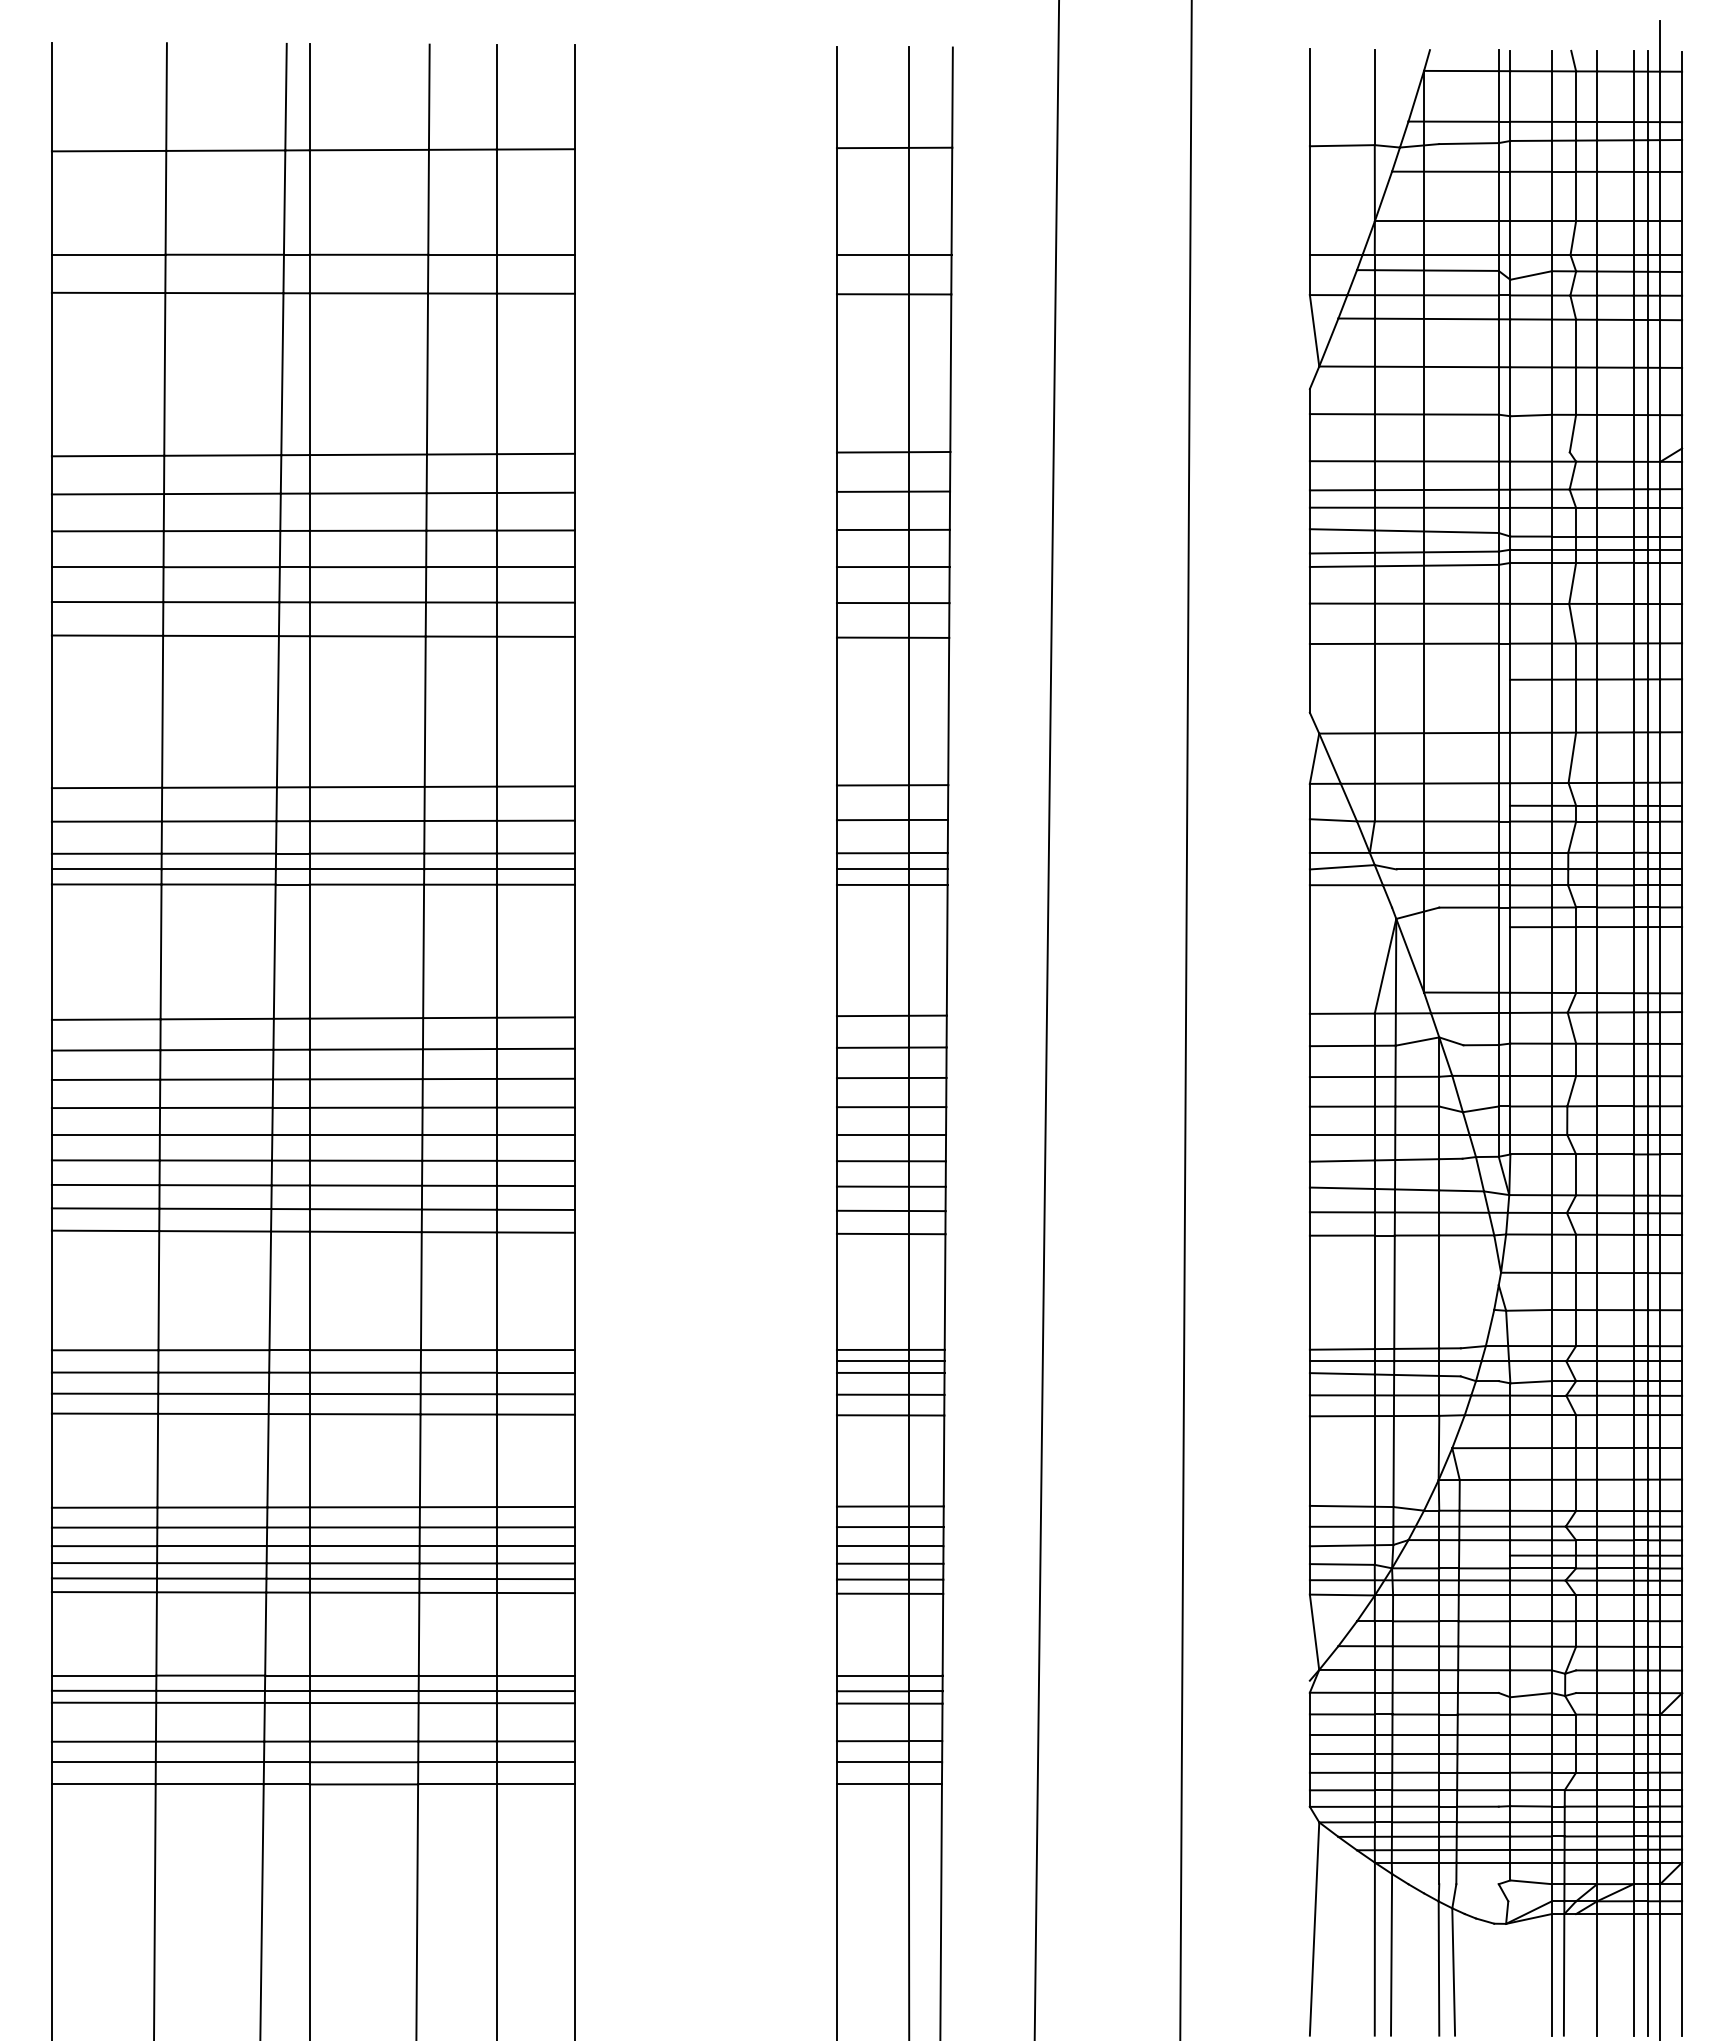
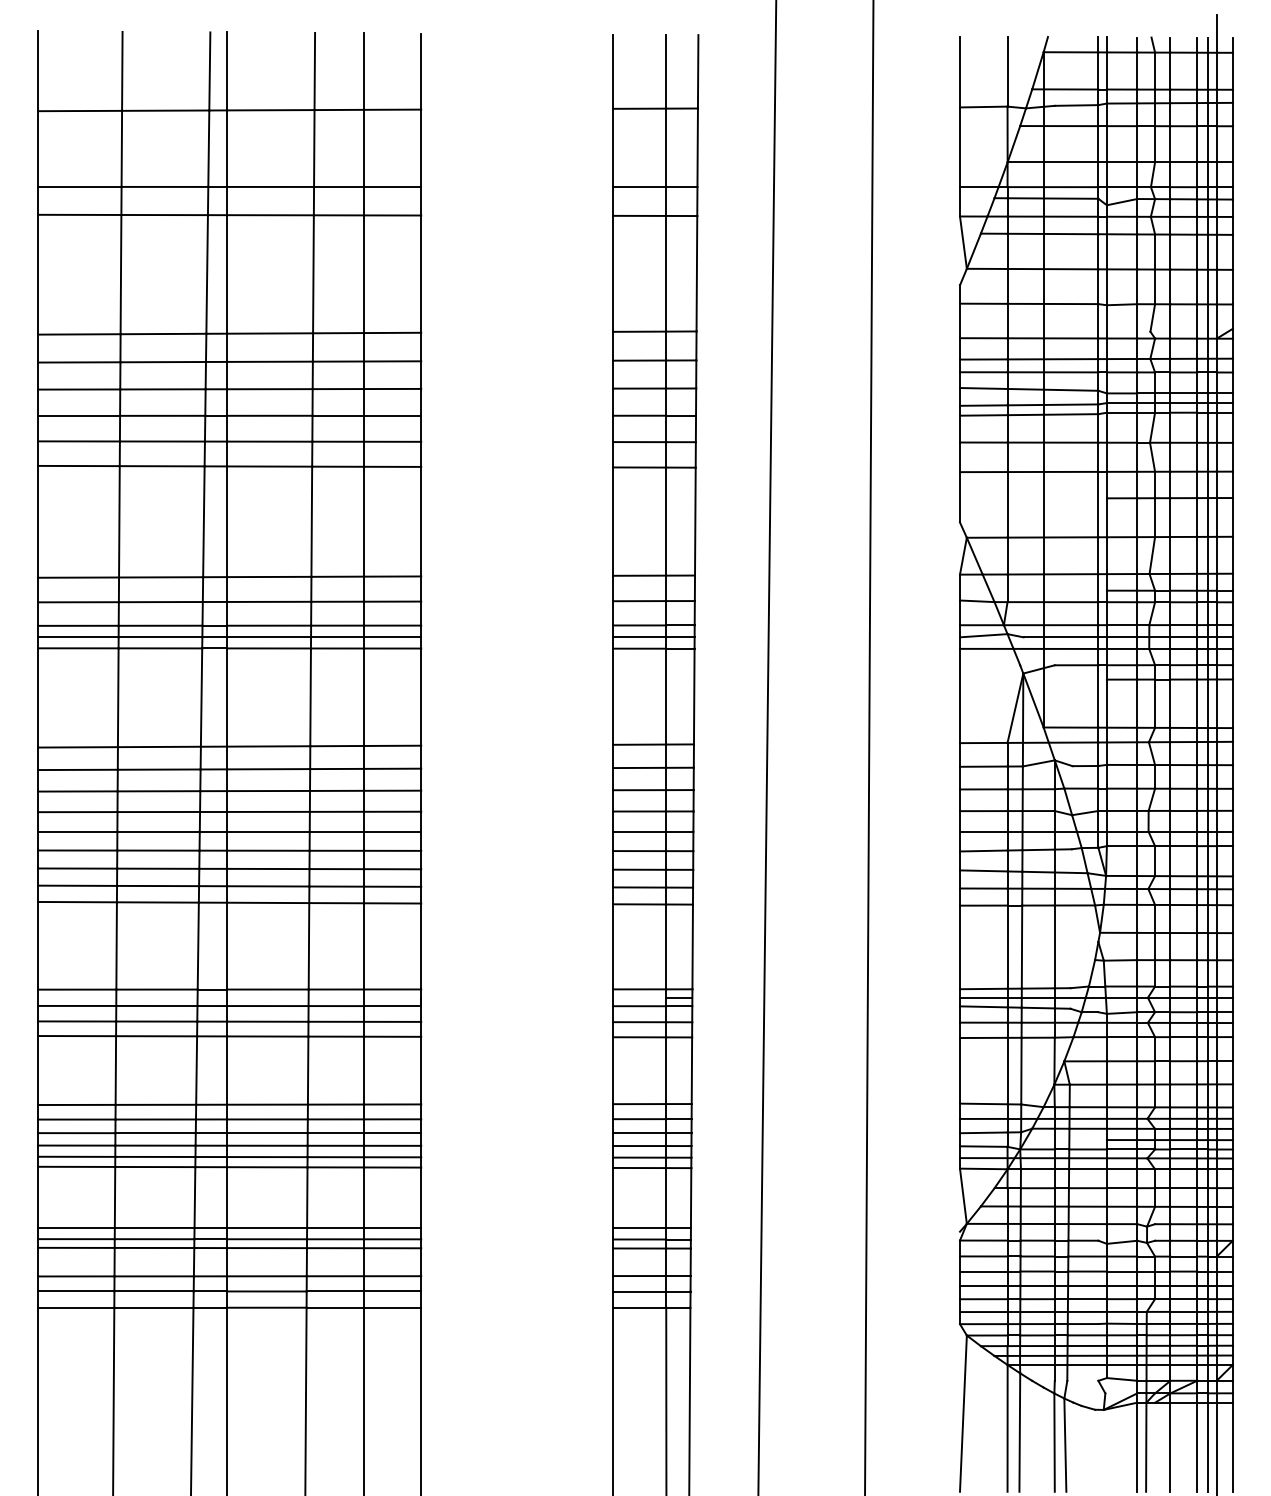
line: (872, 1361) -> (639, 997), removed

